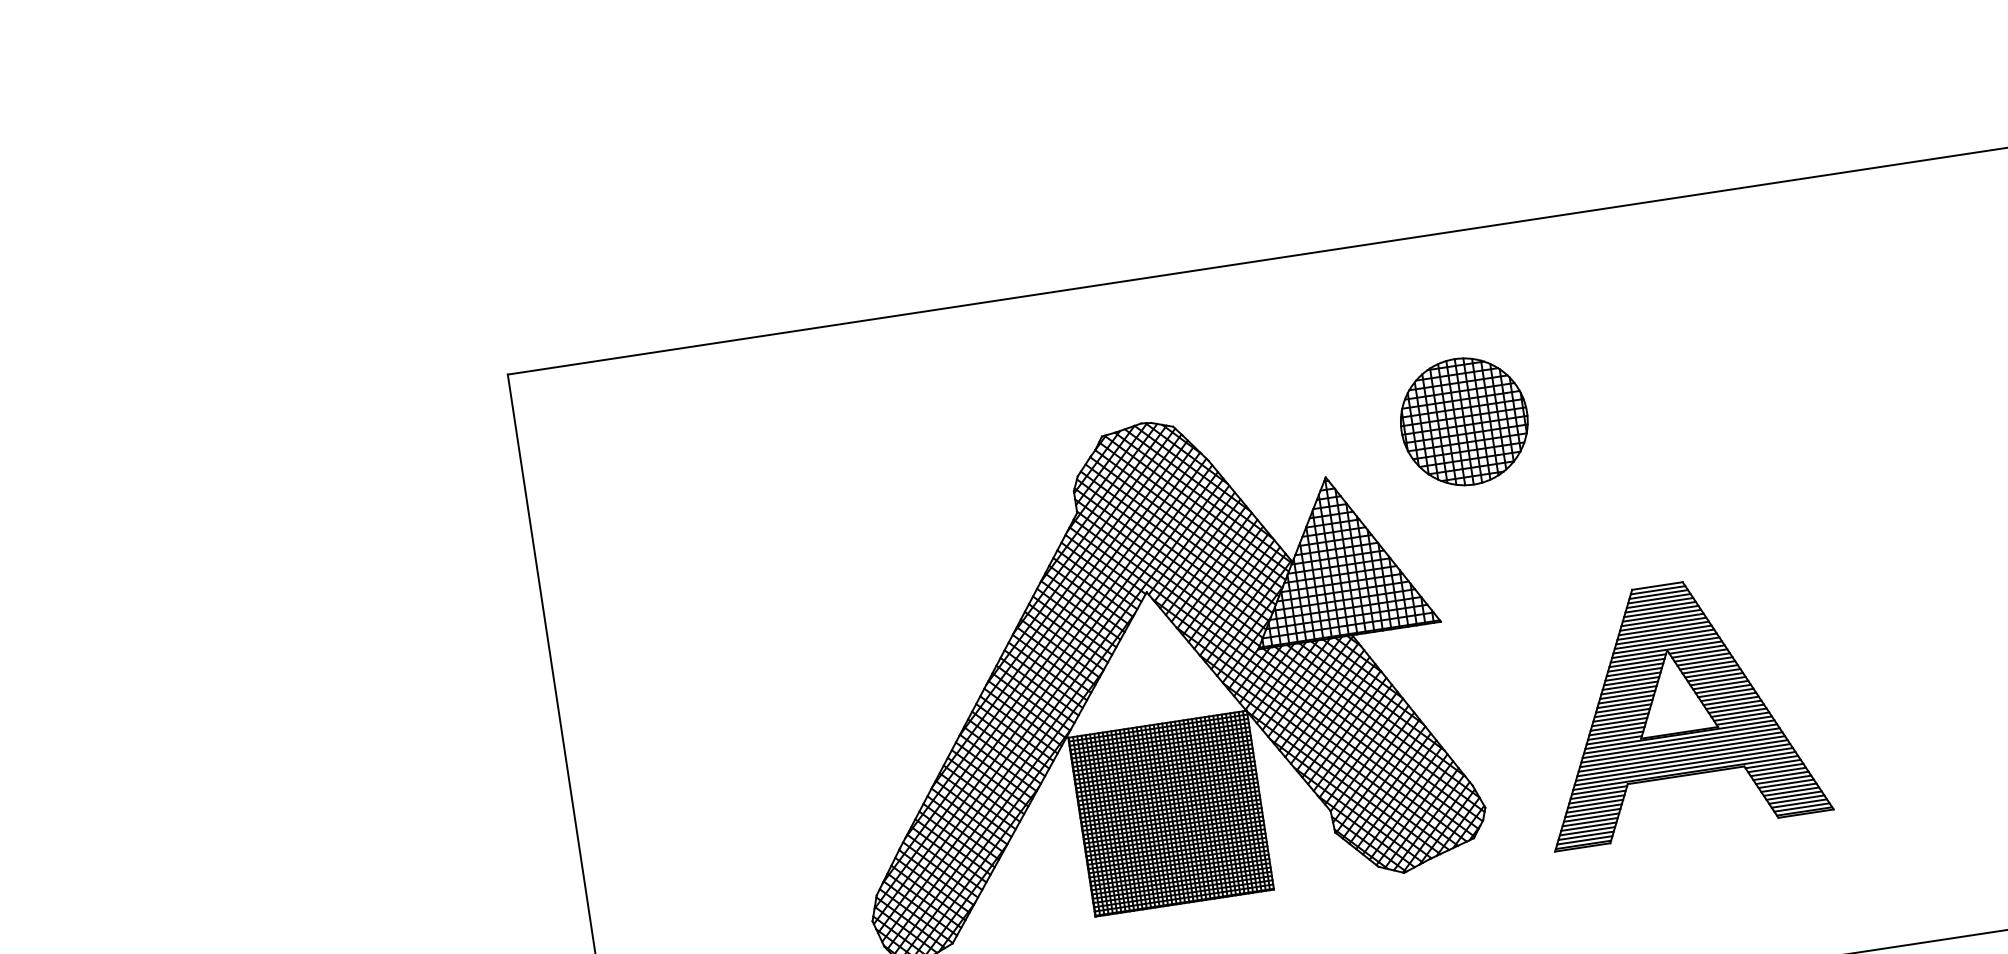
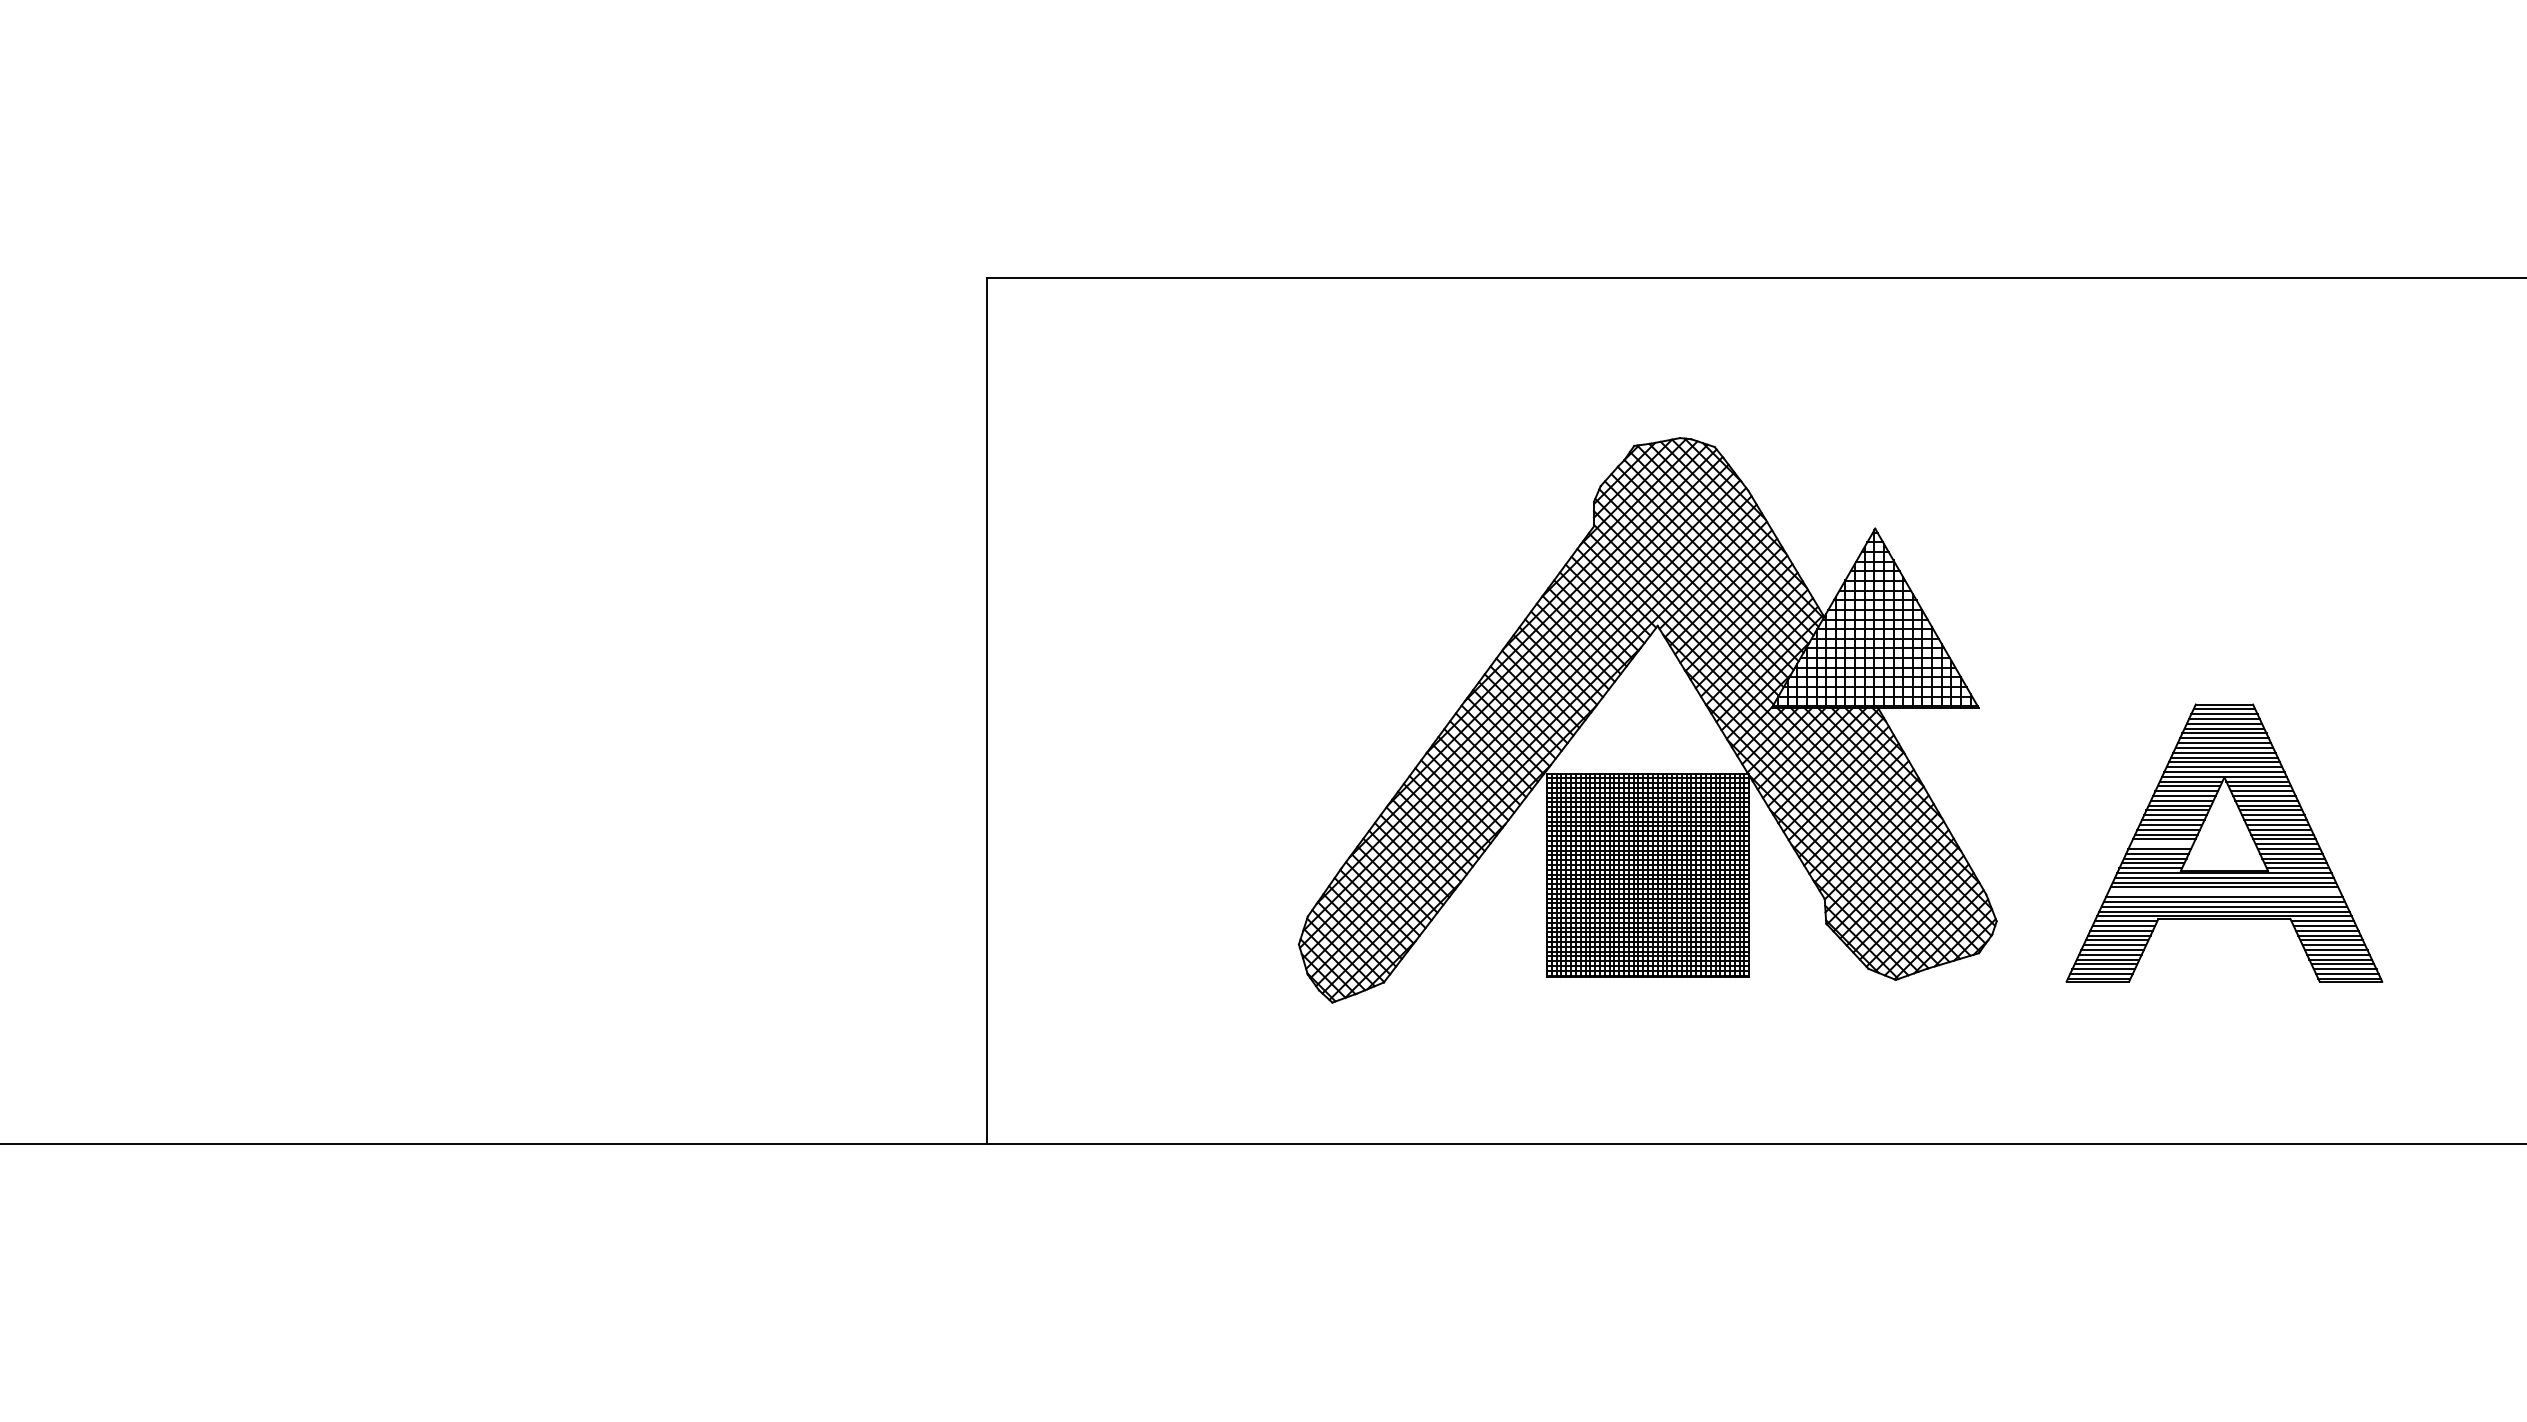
part: (1463, 422) -> (2037, 490), removed
line: (1620, 717) -> (2161, 844), removed
line: (1682, 751) -> (2224, 892), removed

